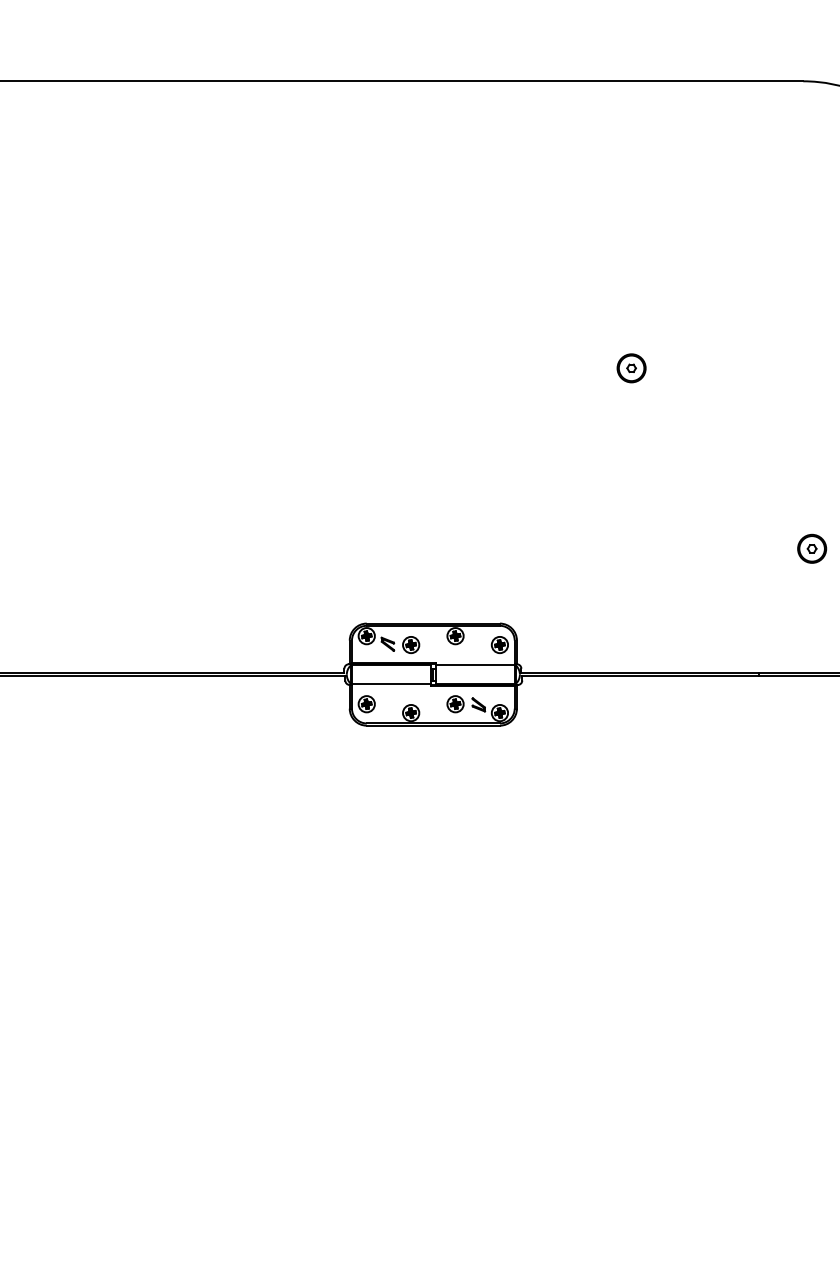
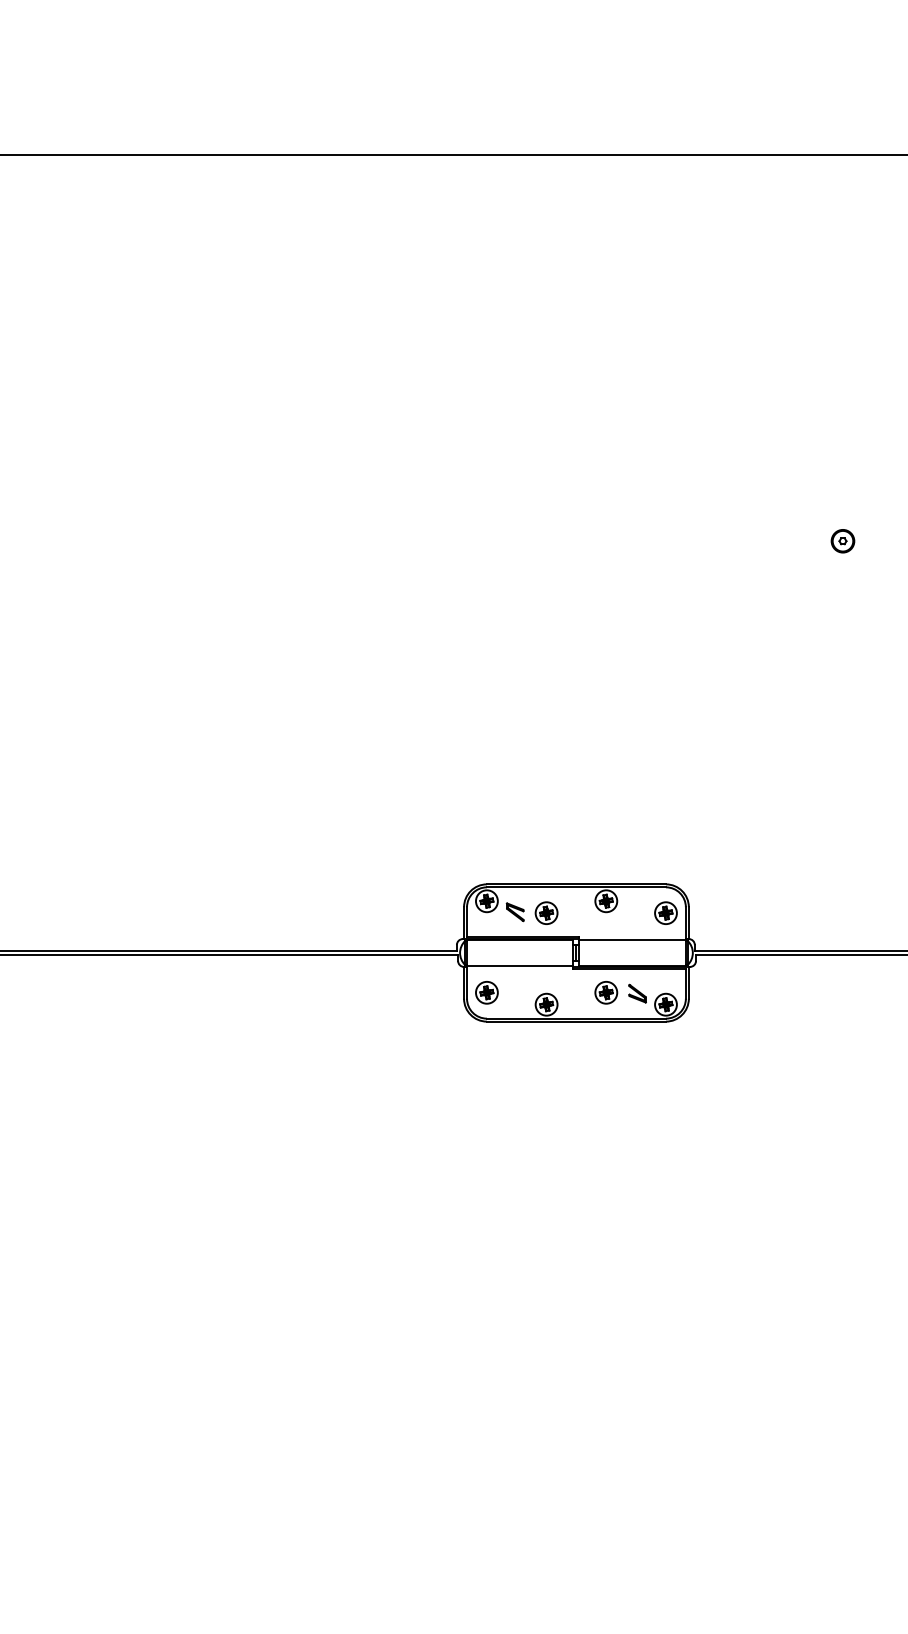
part: (631, 368) -> (842, 541), size x0.6

